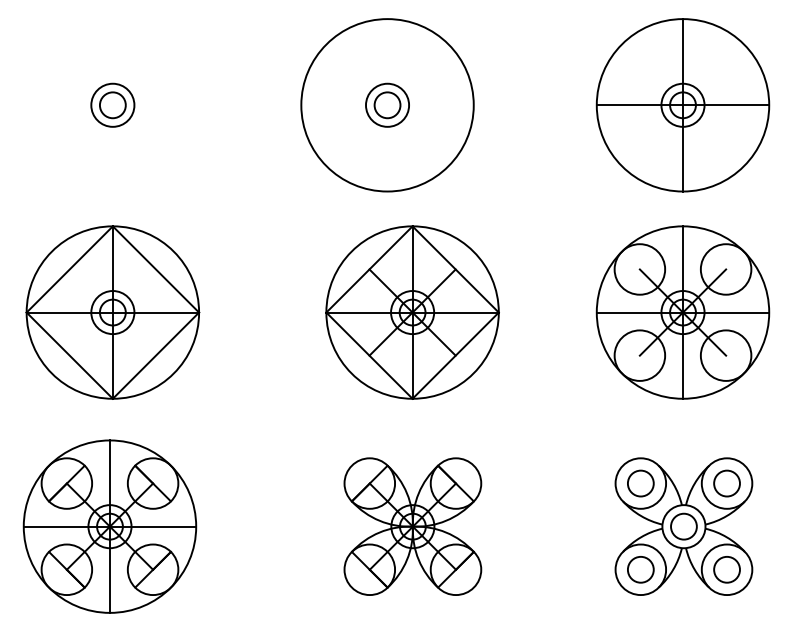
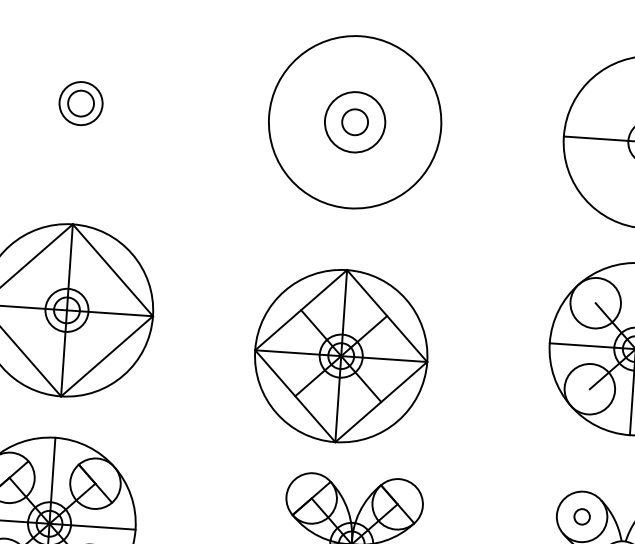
circle: (387, 104) -> (355, 121), size x1.4
part: (412, 312) -> (341, 356), moved
circle: (640, 483) -> (581, 516), size x0.6

